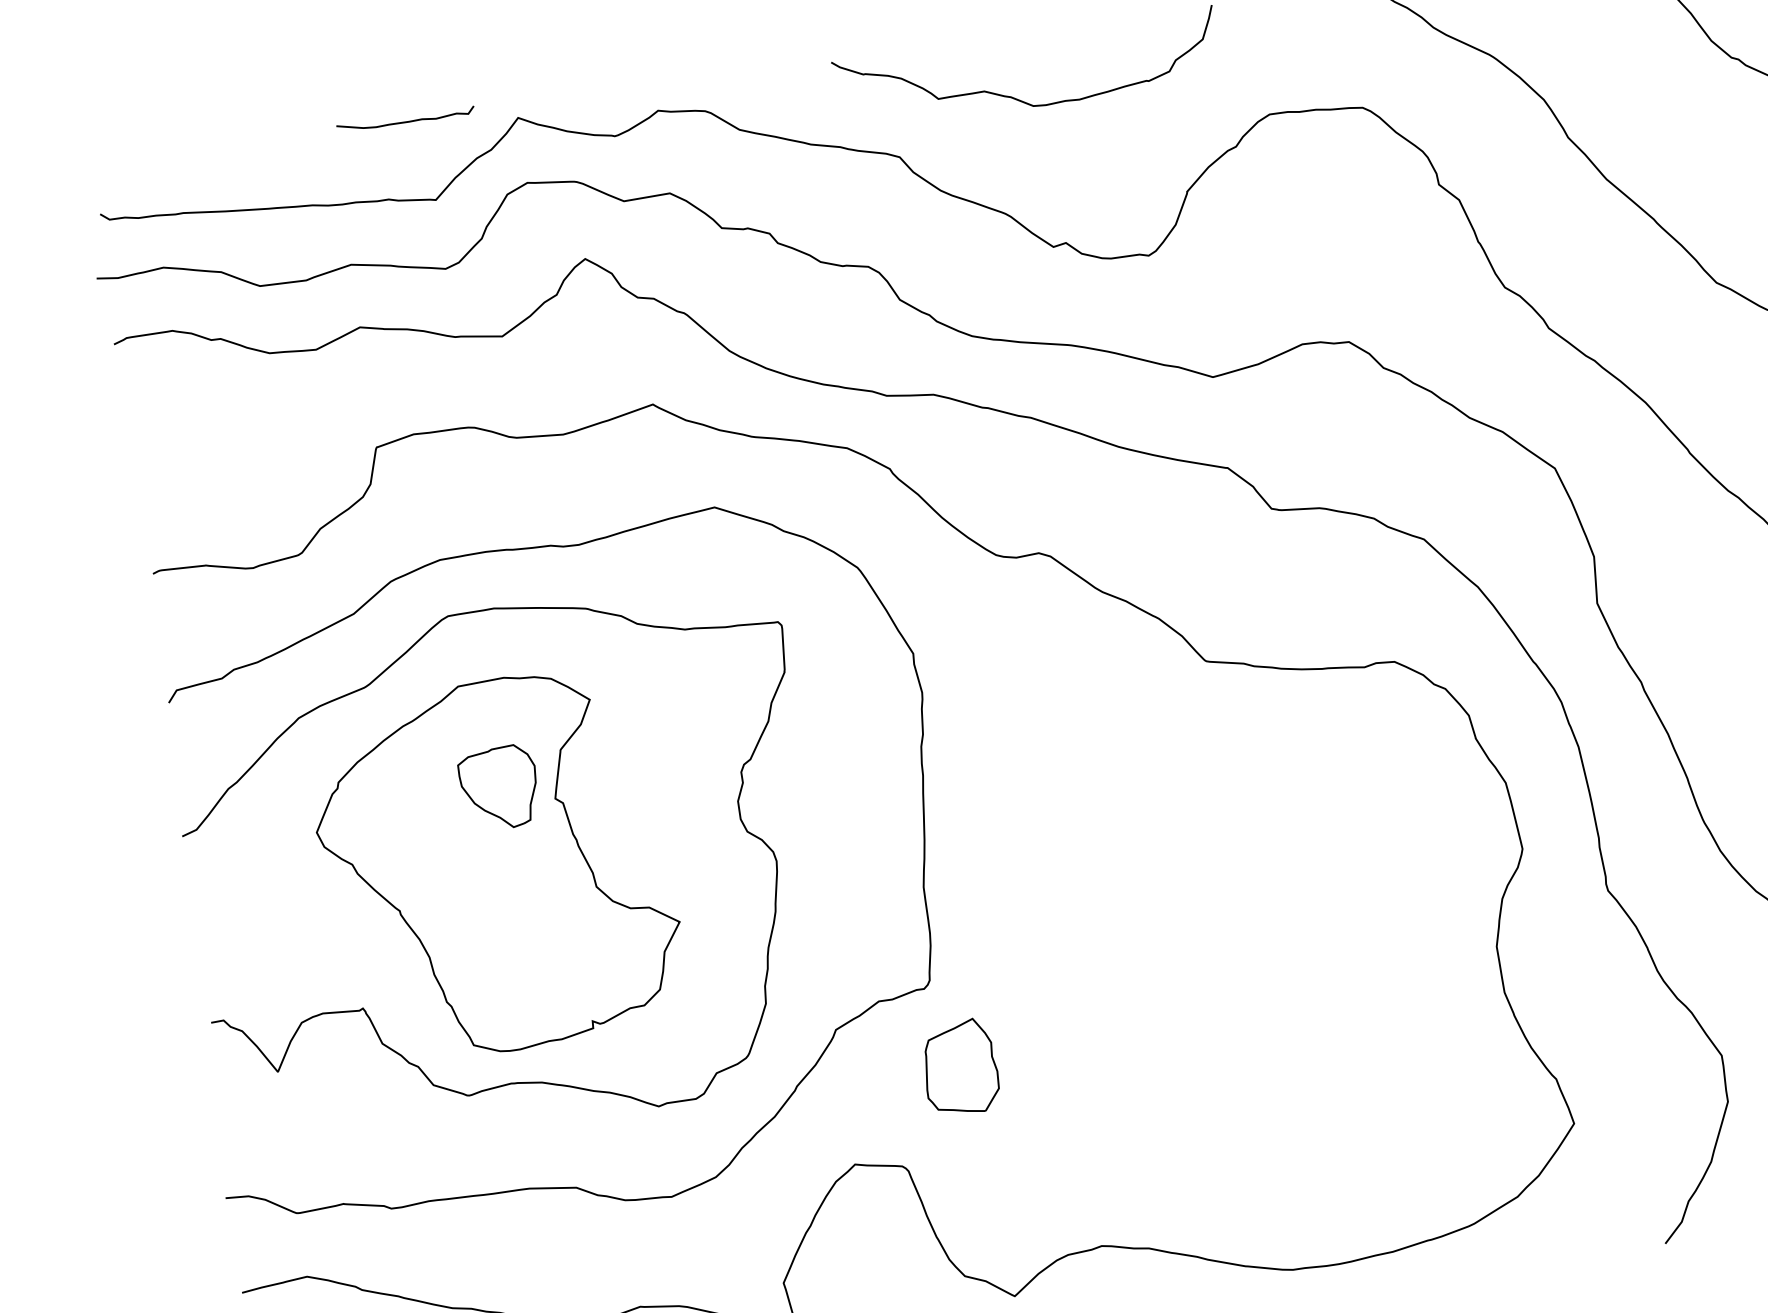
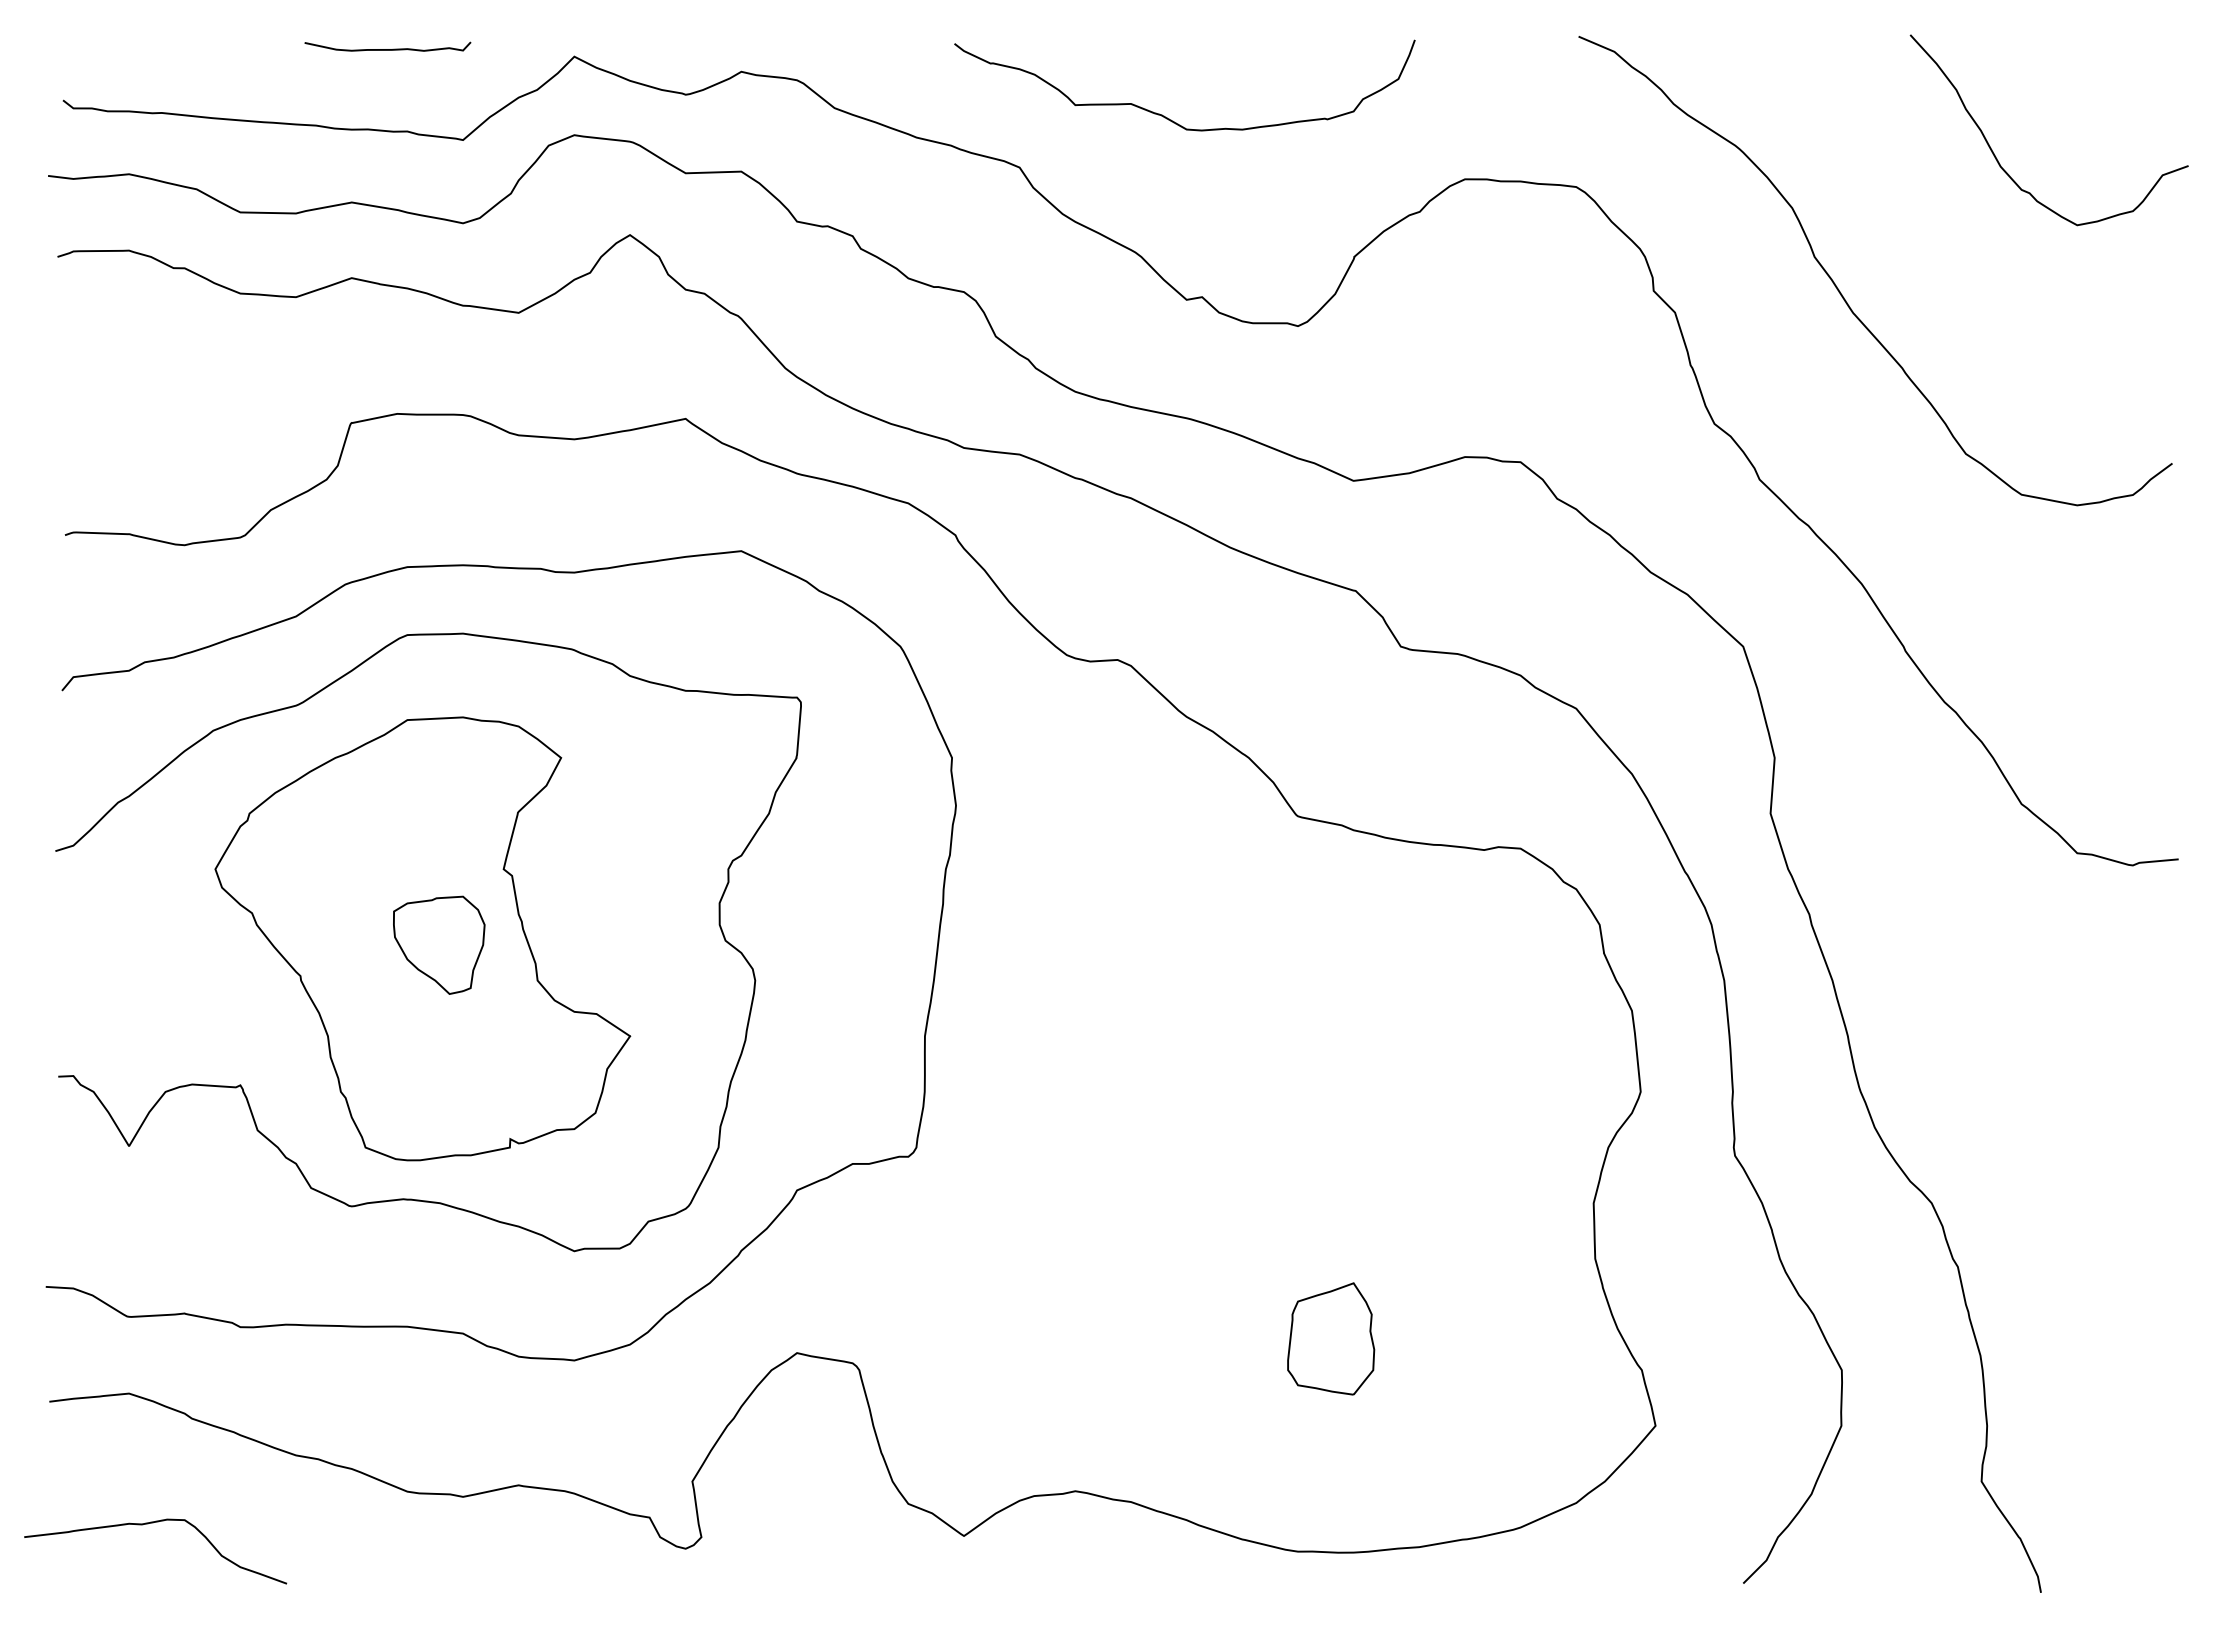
curve: (405, 121) -> (387, 49), moved
part: (499, 787) -> (439, 944), moved
part: (960, 1067) -> (1331, 1338), moved

